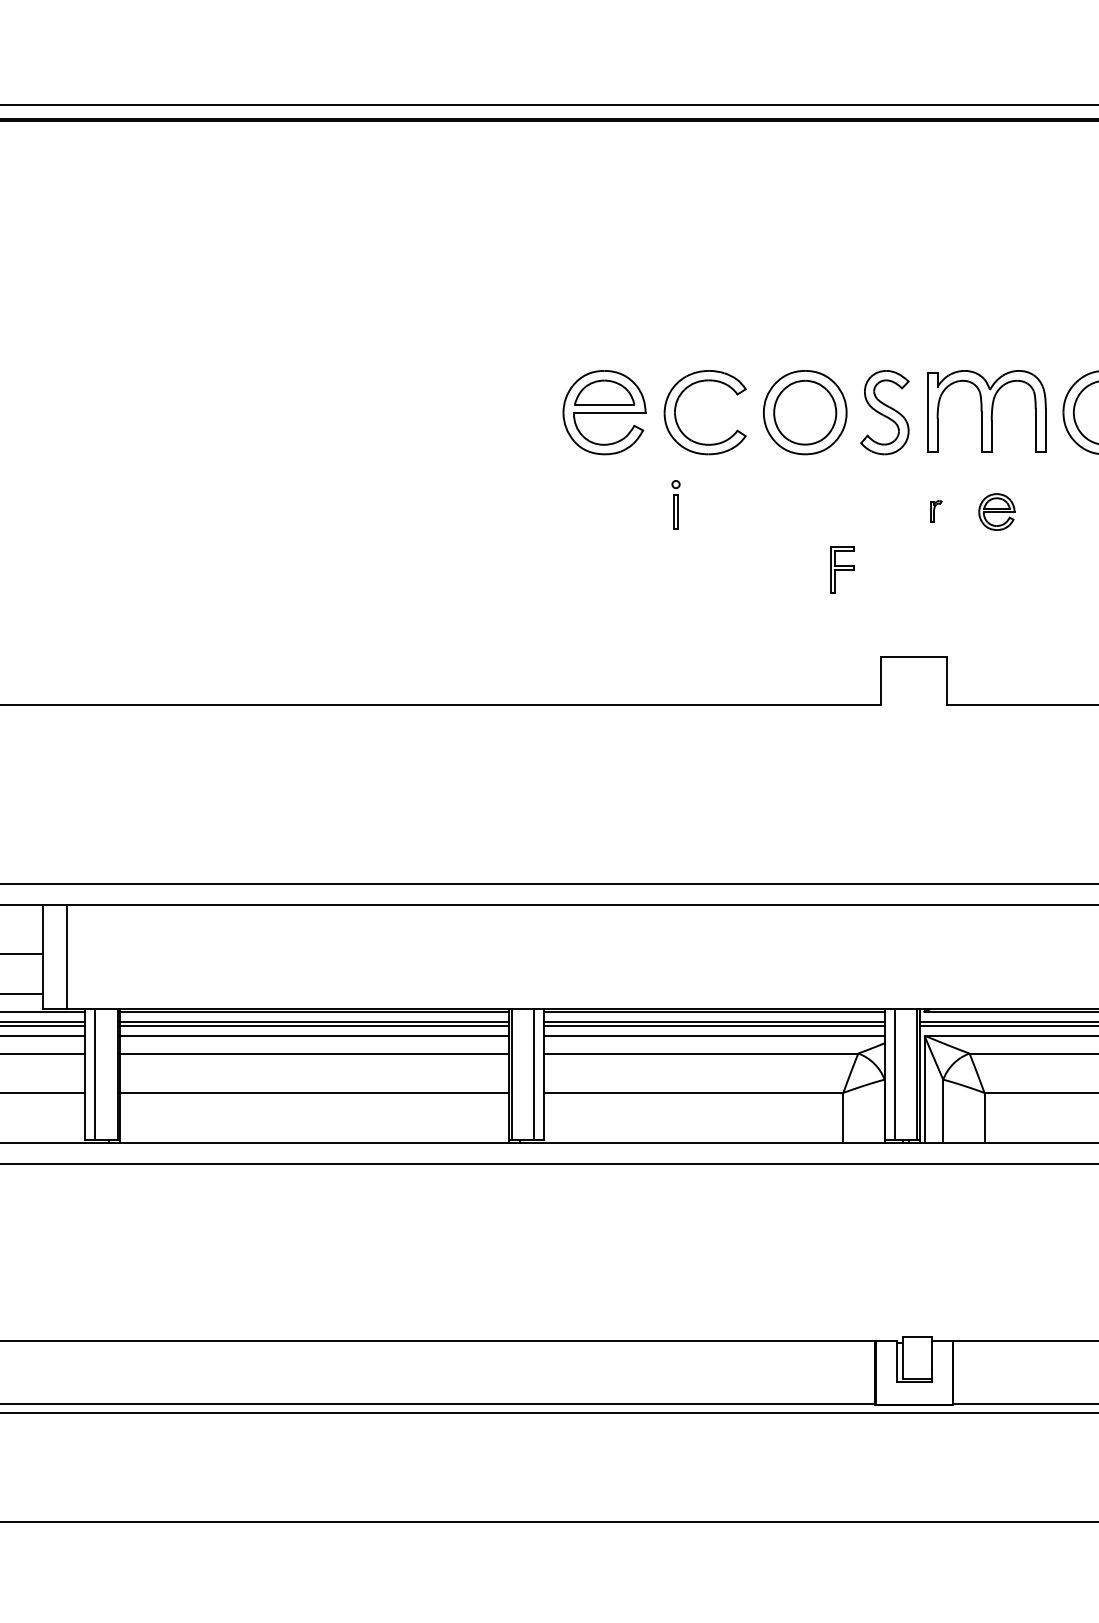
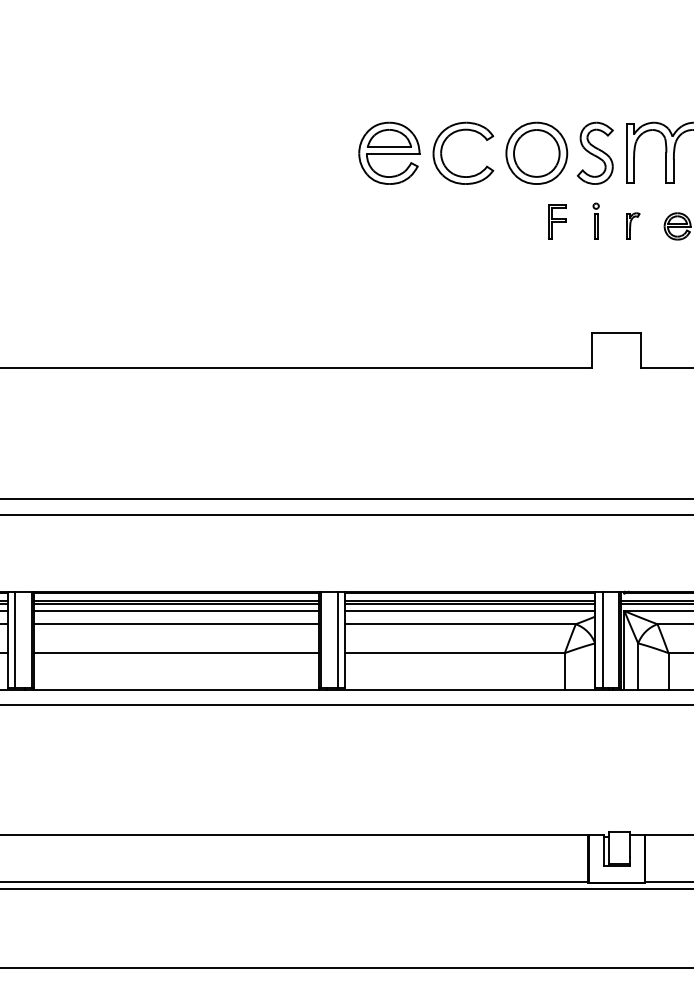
part: (675, 504) -> (595, 220), moved
part: (936, 511) -> (633, 226), size x1.67
part: (842, 569) -> (557, 221), moved

